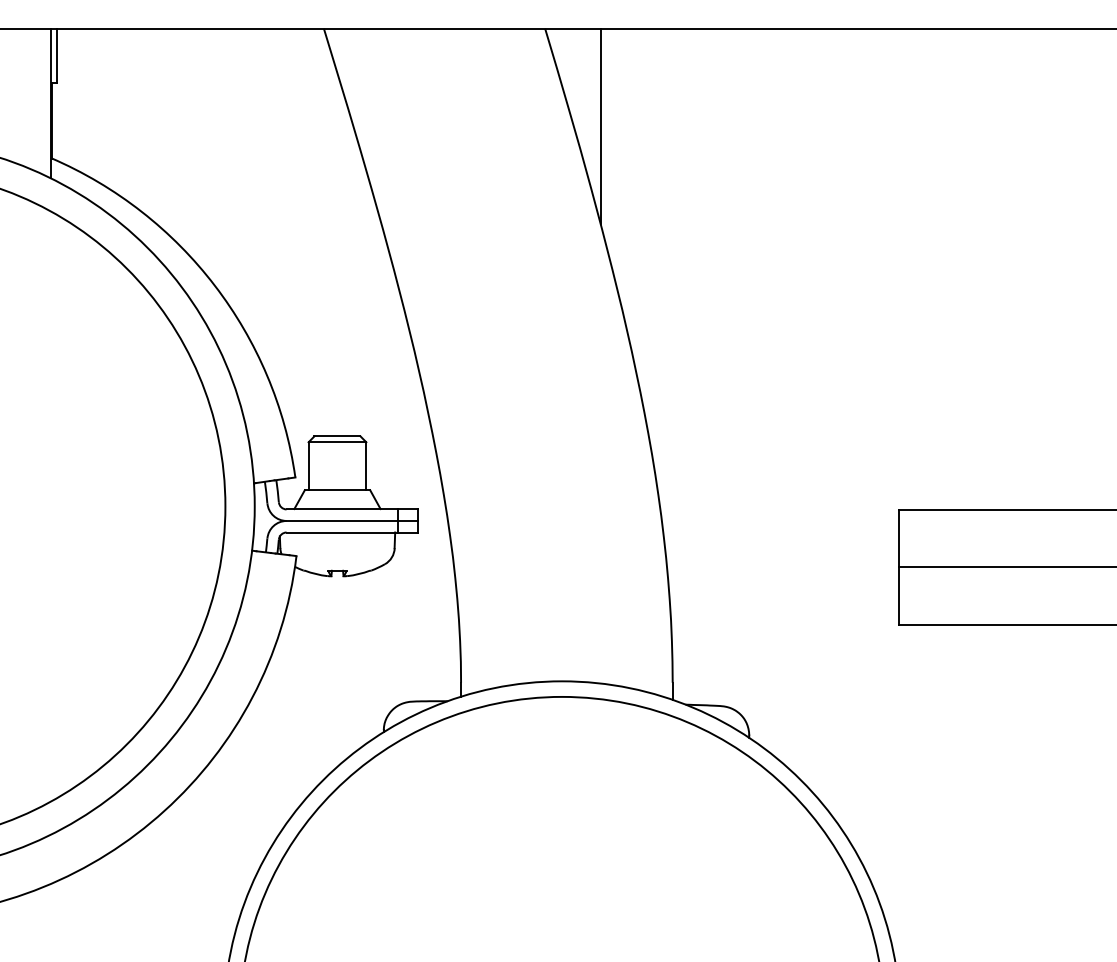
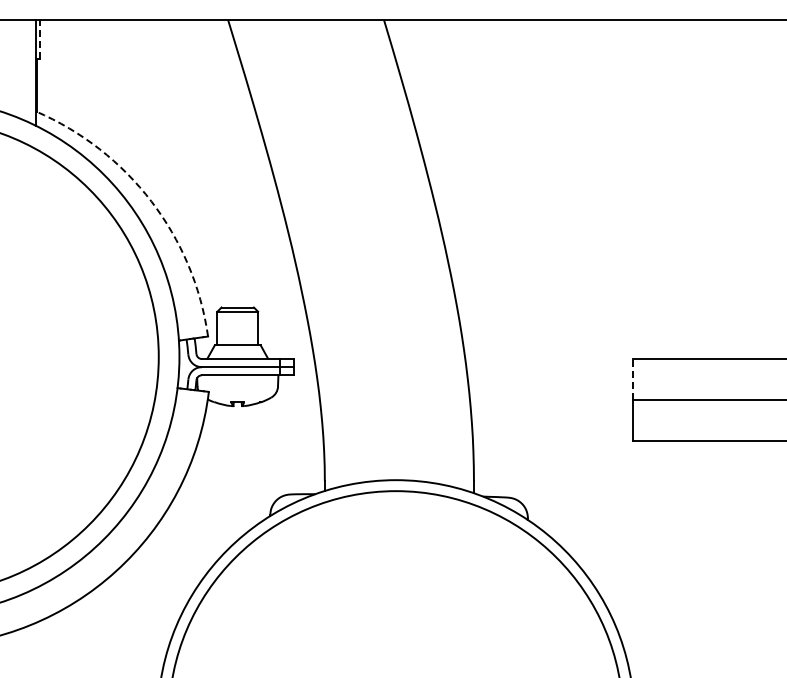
line: (57, 55) -> (40, 39), solid -> dashed
line: (601, 125) -> (423, 88), removed
arc: (215, 285) -> (151, 201), solid -> dashed
line: (899, 538) -> (633, 379), solid -> dashed

